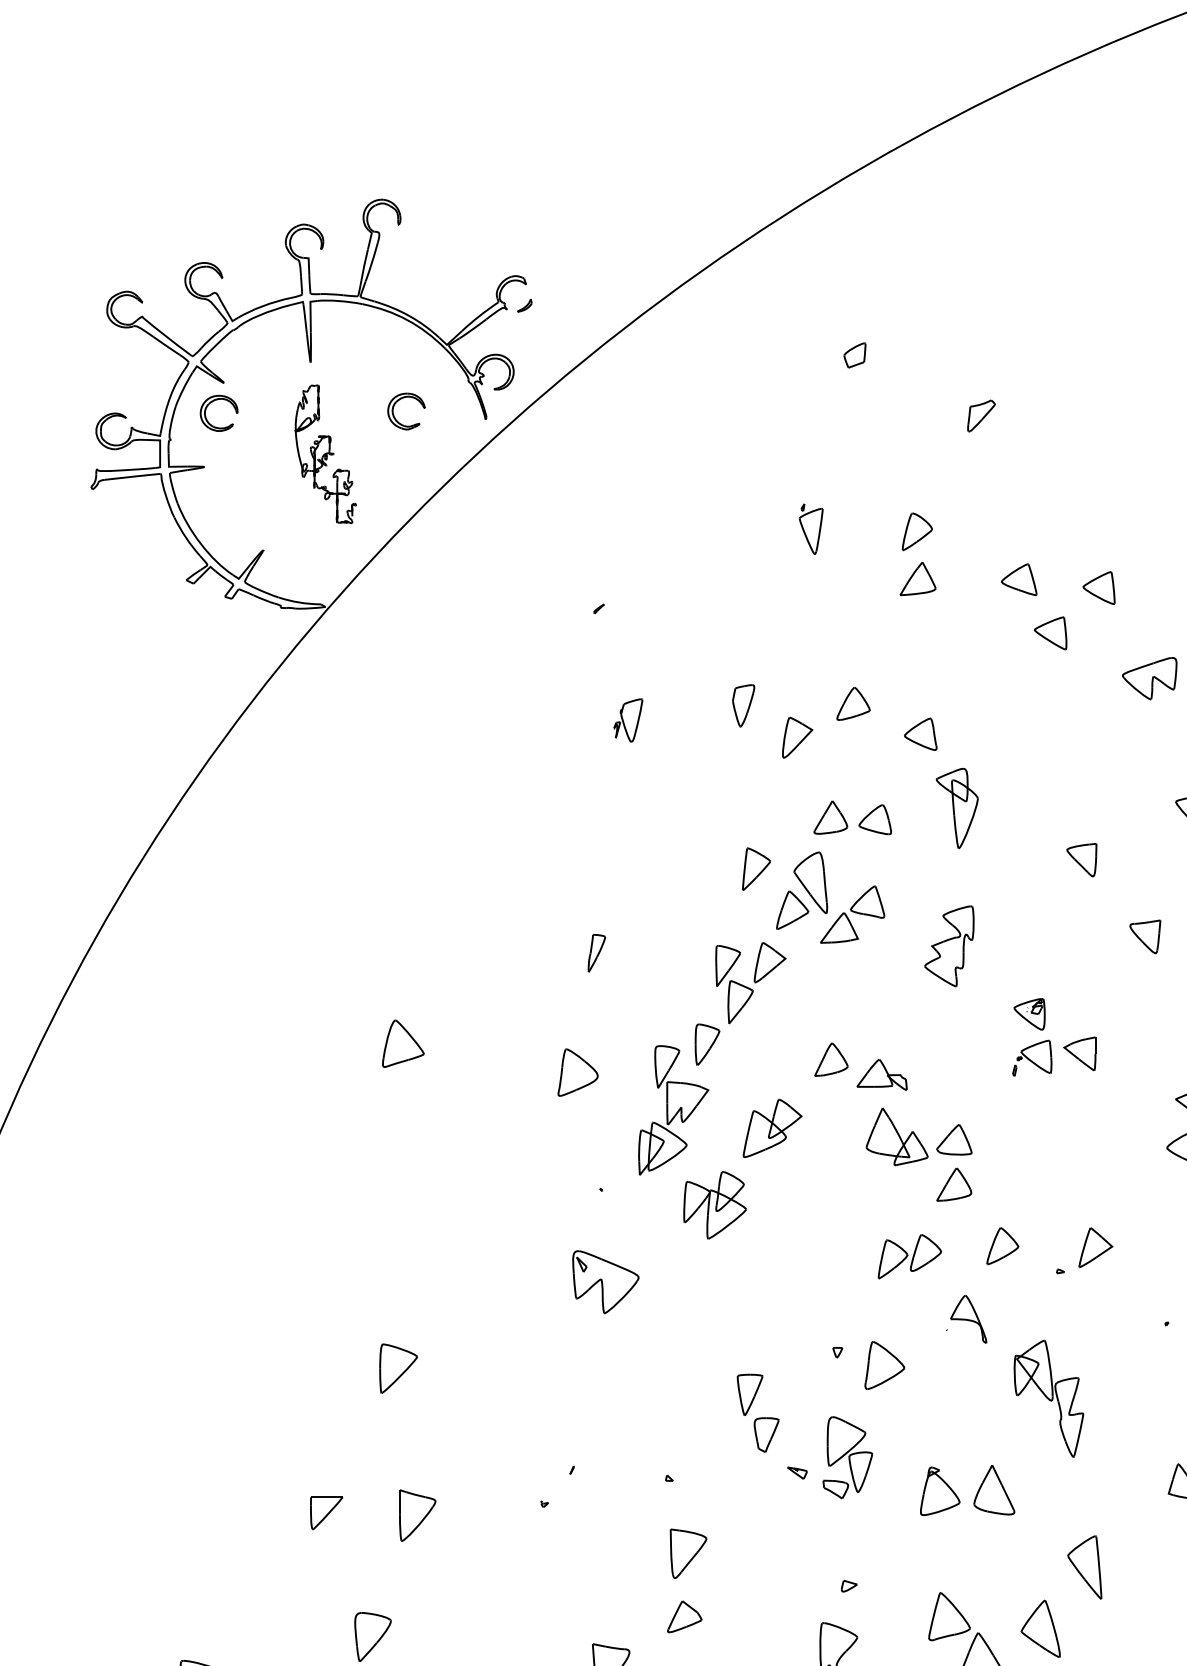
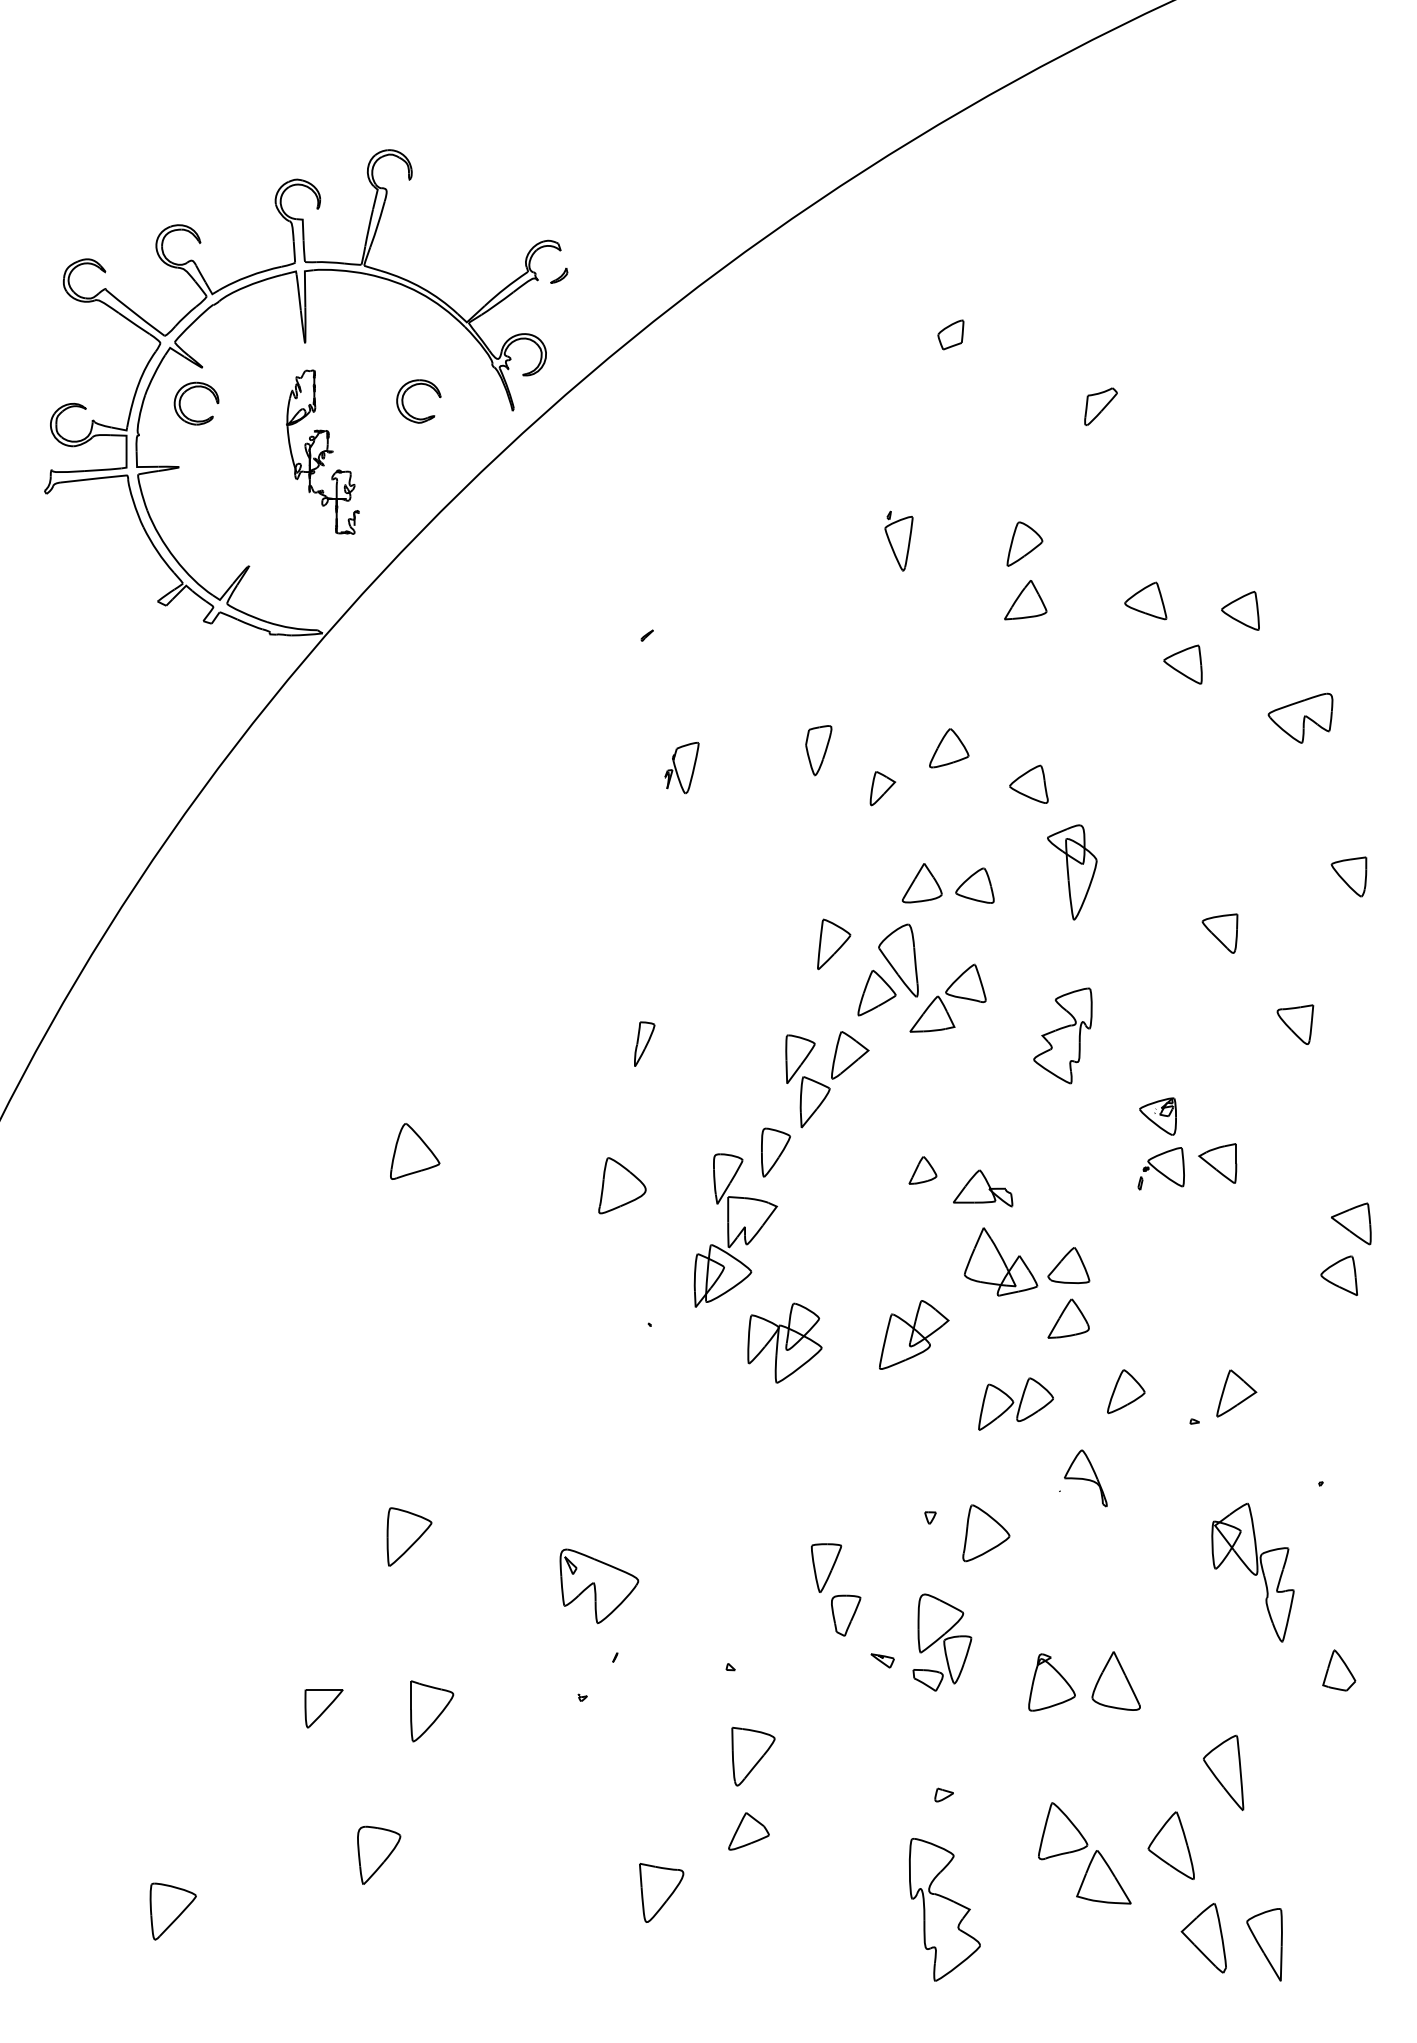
part: (797, 737) -> (882, 788), size x0.7
part: (831, 1059) -> (922, 1170), size x0.7
part: (772, 1128) -> (914, 1334), moved
part: (605, 1282) -> (599, 1586), moved
part: (1048, 1398) -> (1252, 1572), moved

